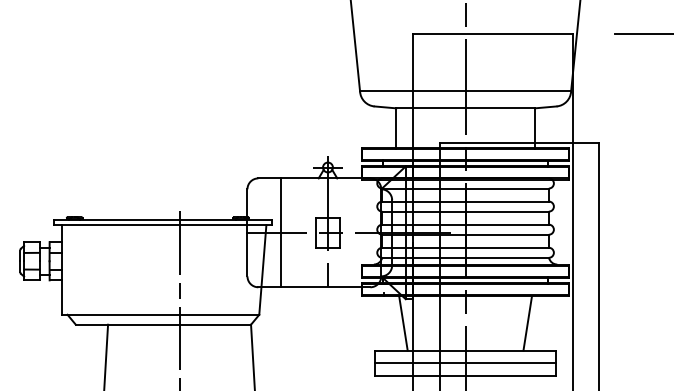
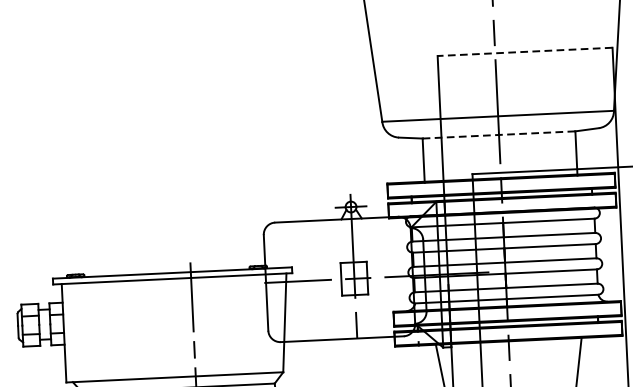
line: (492, 33) -> (524, 51), solid -> dashed
line: (465, 108) -> (498, 135), solid -> dashed
line: (281, 232) -> (303, 280), removed

